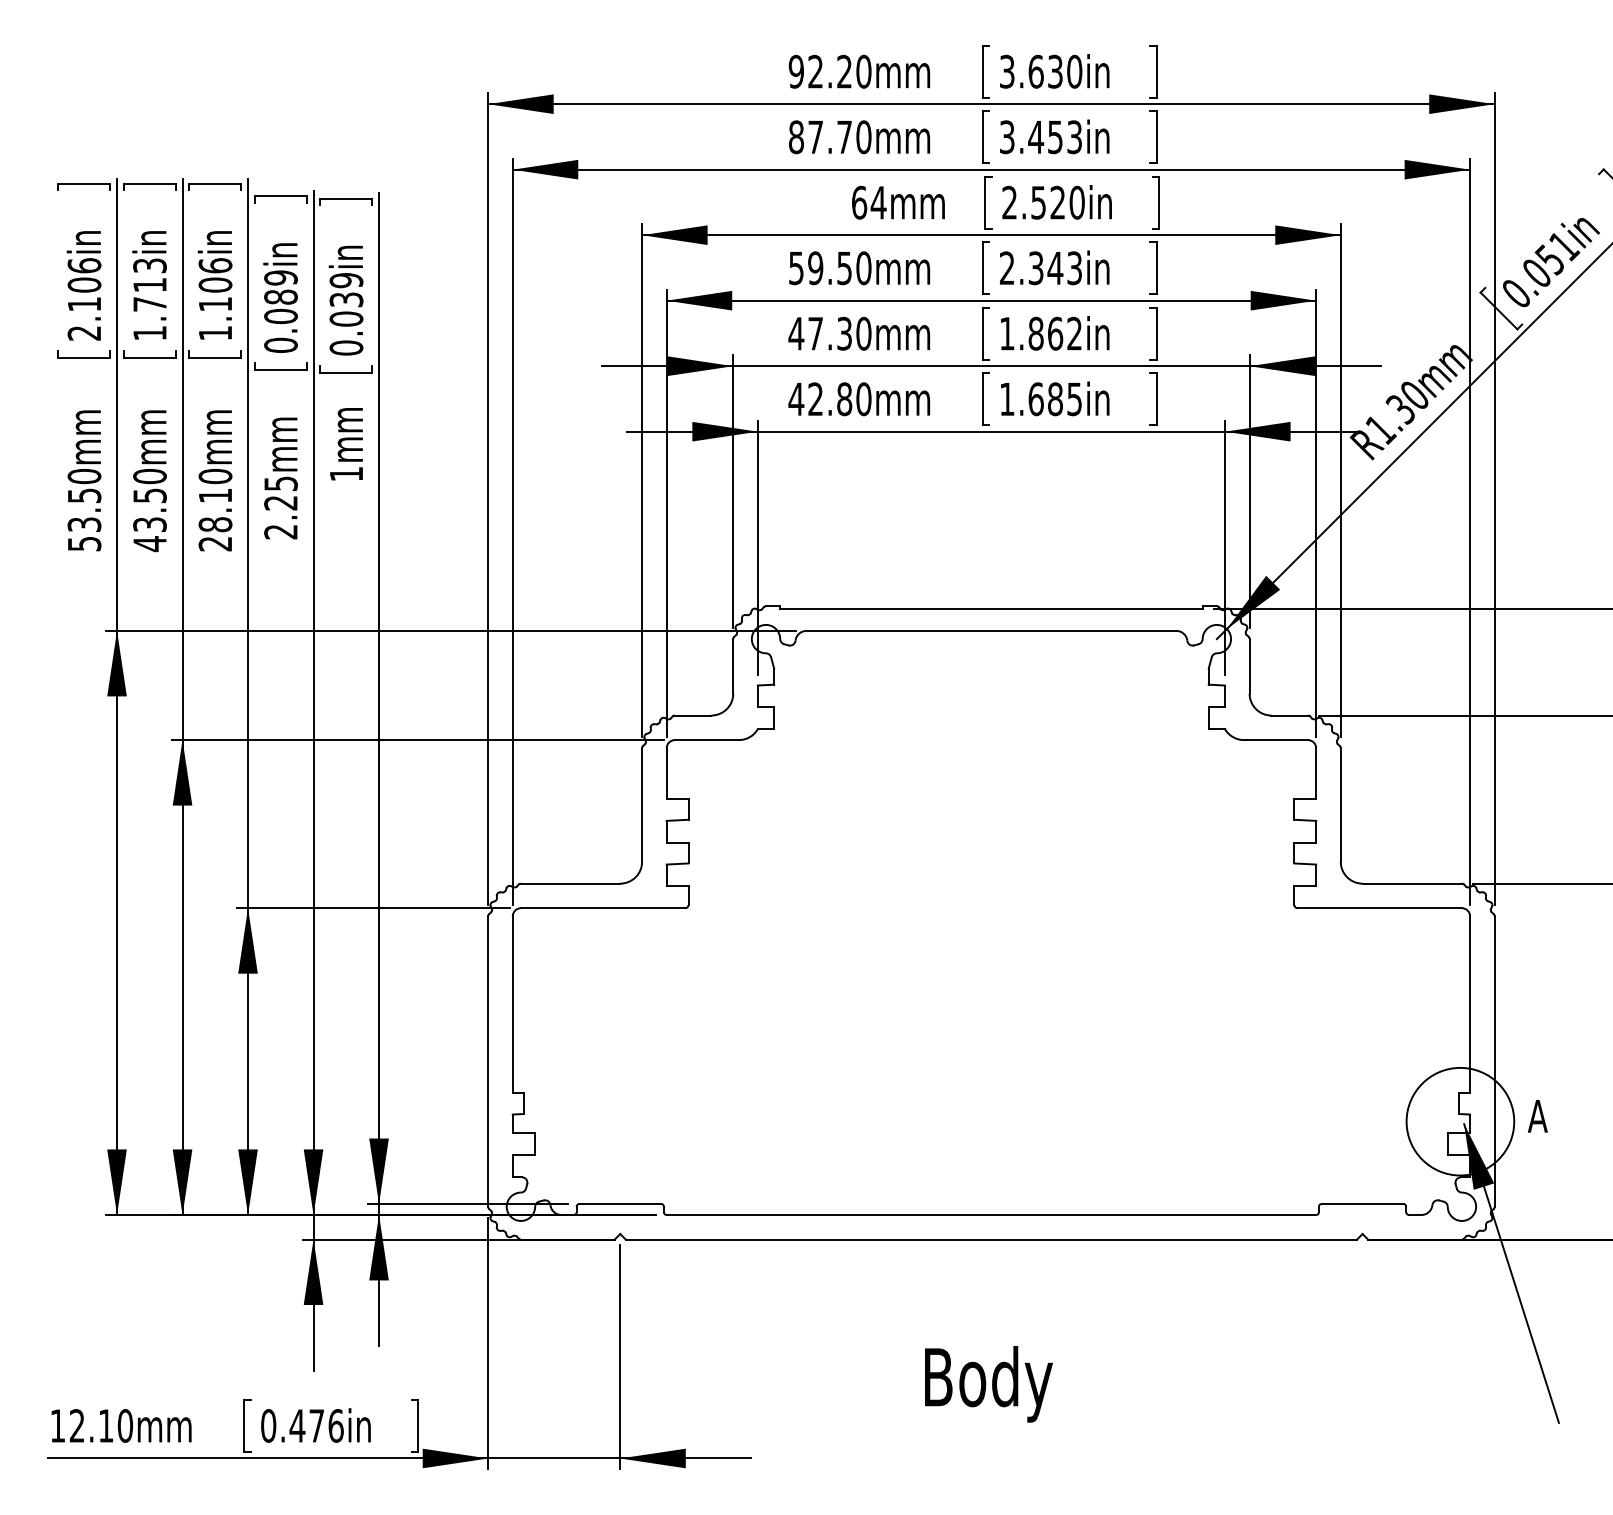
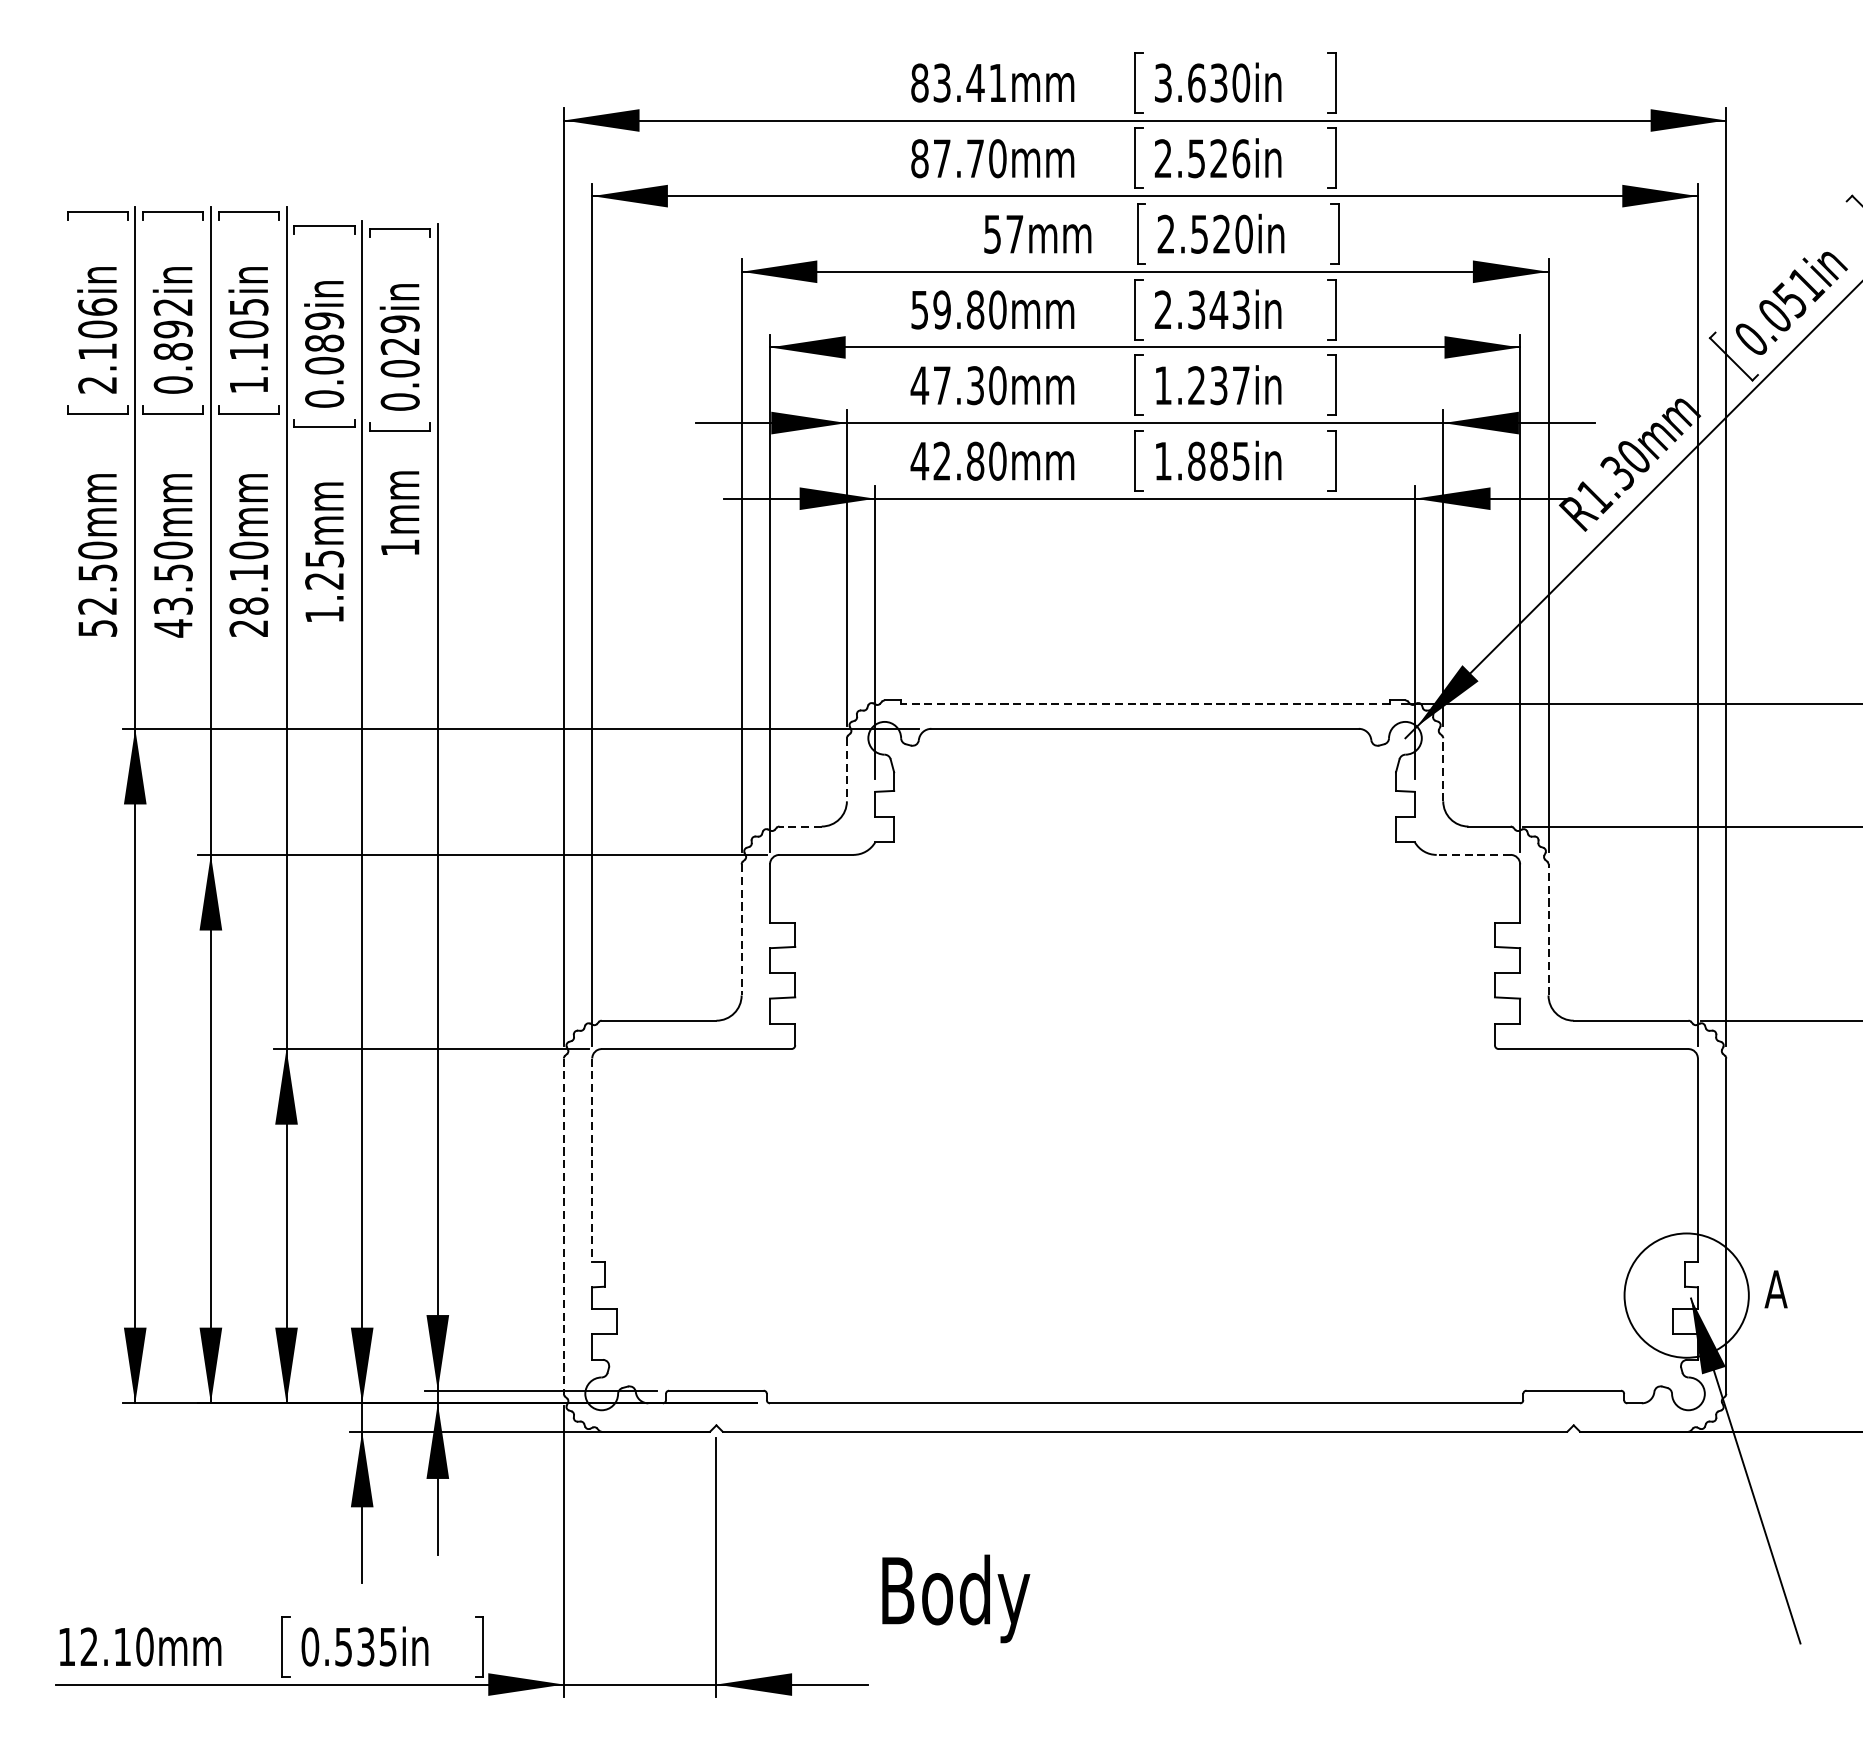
text: (829, 71) -> (958, 82), 92.20mm -> 83.41mm
text: (1041, 137) -> (1202, 158), 3.453in -> 2.526in
text: (869, 202) -> (1004, 234), 64mm -> 57mm
text: (215, 265) -> (248, 306), 1.106in -> 1.105in
text: (844, 268) -> (975, 310), 59.50mm -> 59.80mm
text: (149, 299) -> (172, 346), 1.713in -> 0.892in
text: (346, 299) -> (400, 346), 0.039in -> 0.029in
text: (1054, 333) -> (1217, 385), 1.862in -> 1.237in
text: (1035, 398) -> (1195, 460), 1.685in -> 1.885in
text: (84, 524) -> (97, 605), 53.50mm -> 52.50mm
text: (280, 532) -> (324, 615), 2.25mm -> 1.25mm
line: (991, 609) -> (1145, 704), solid -> dashed
line: (1249, 665) -> (1443, 768), solid -> dashed
line: (733, 666) -> (847, 769), solid -> dashed
line: (692, 715) -> (799, 826), solid -> dashed
line: (1275, 740) -> (1473, 855), solid -> dashed
line: (642, 805) -> (742, 930), solid -> dashed
line: (1340, 805) -> (1548, 930), solid -> dashed
line: (512, 1005) -> (591, 1161), solid -> dashed
line: (488, 1062) -> (564, 1227), solid -> dashed
text: (988, 1384) -> (955, 1599), moved
text: (316, 1425) -> (365, 1646), 0.476in -> 0.535in

